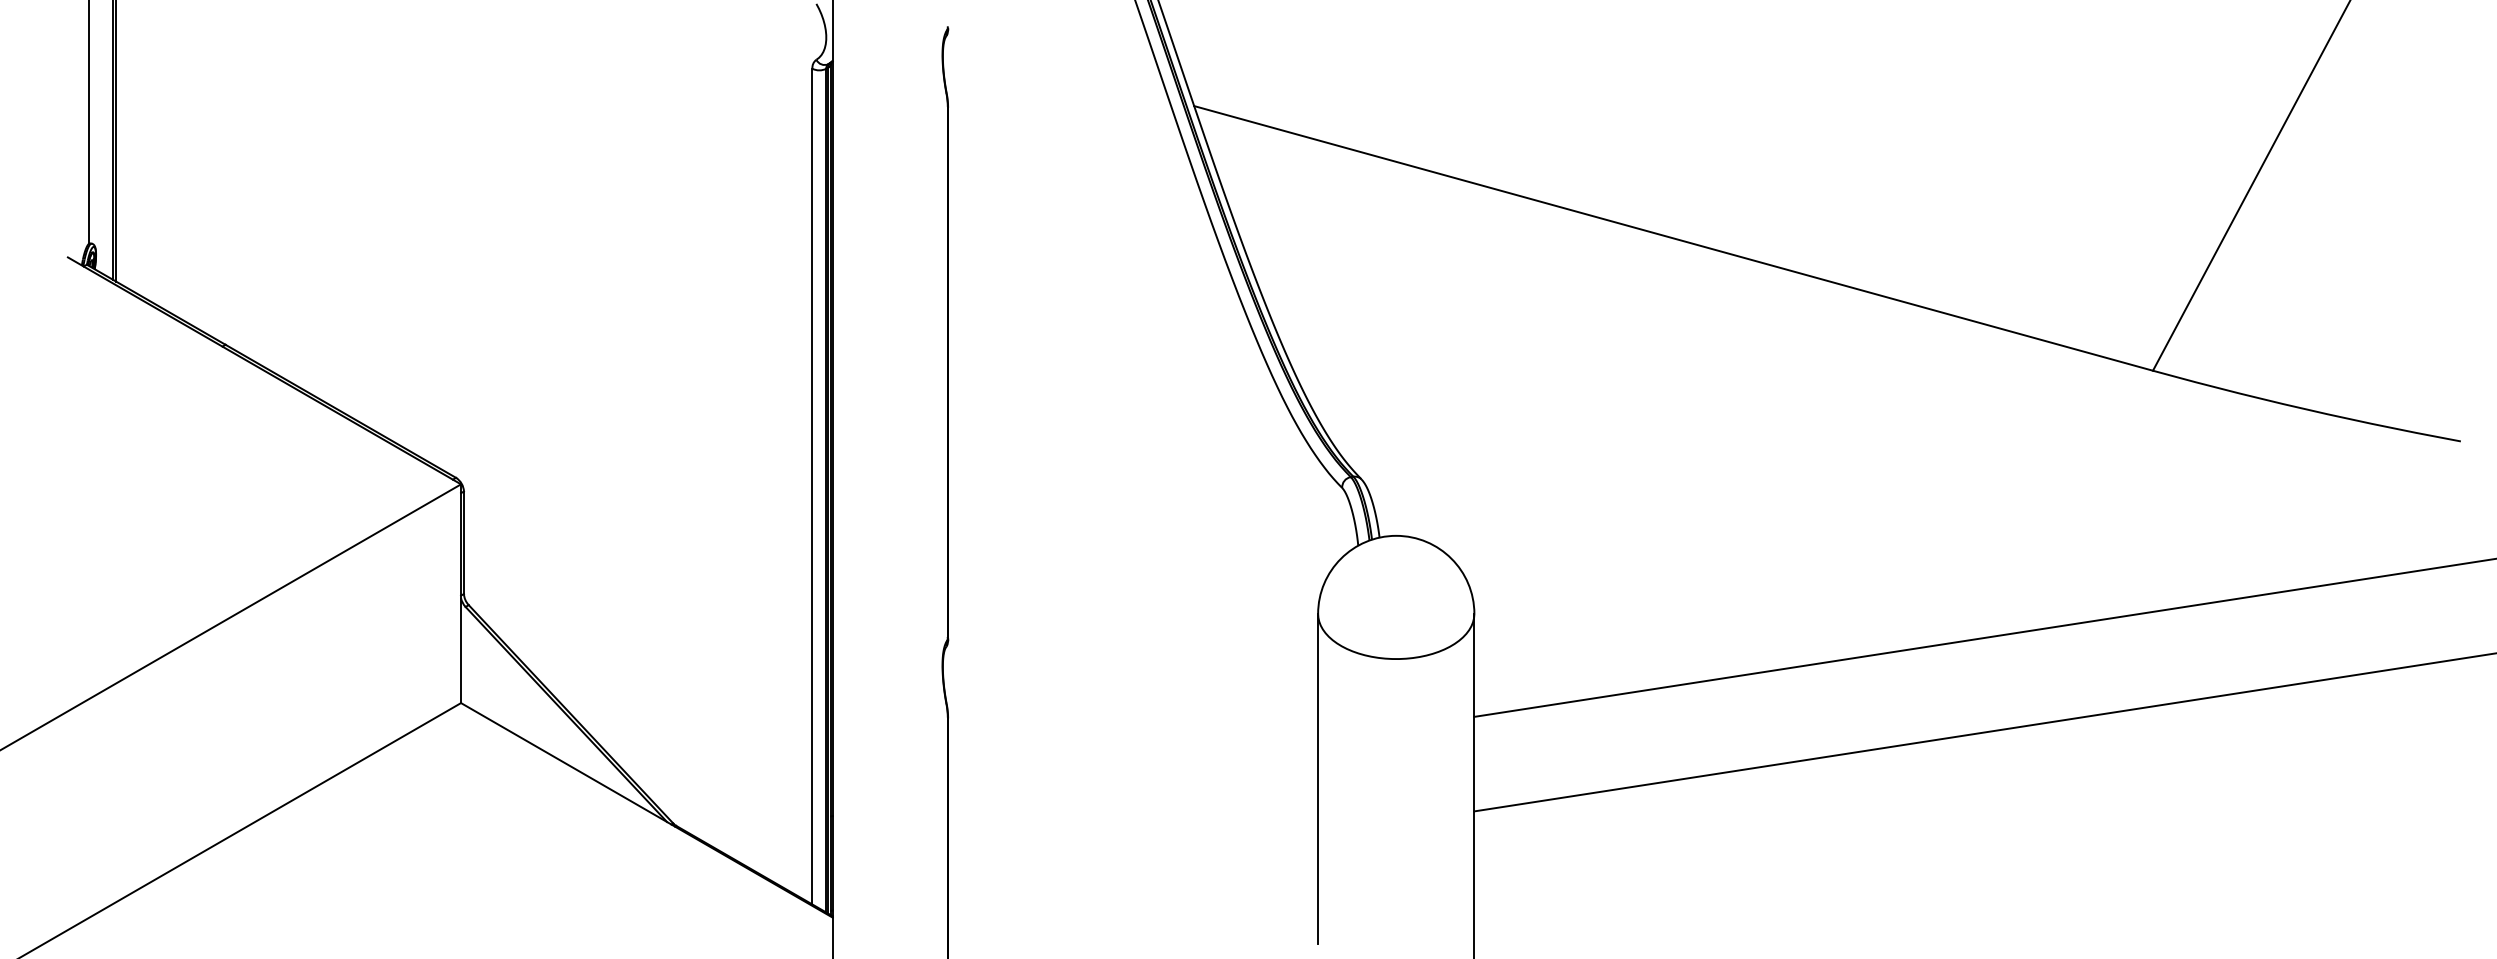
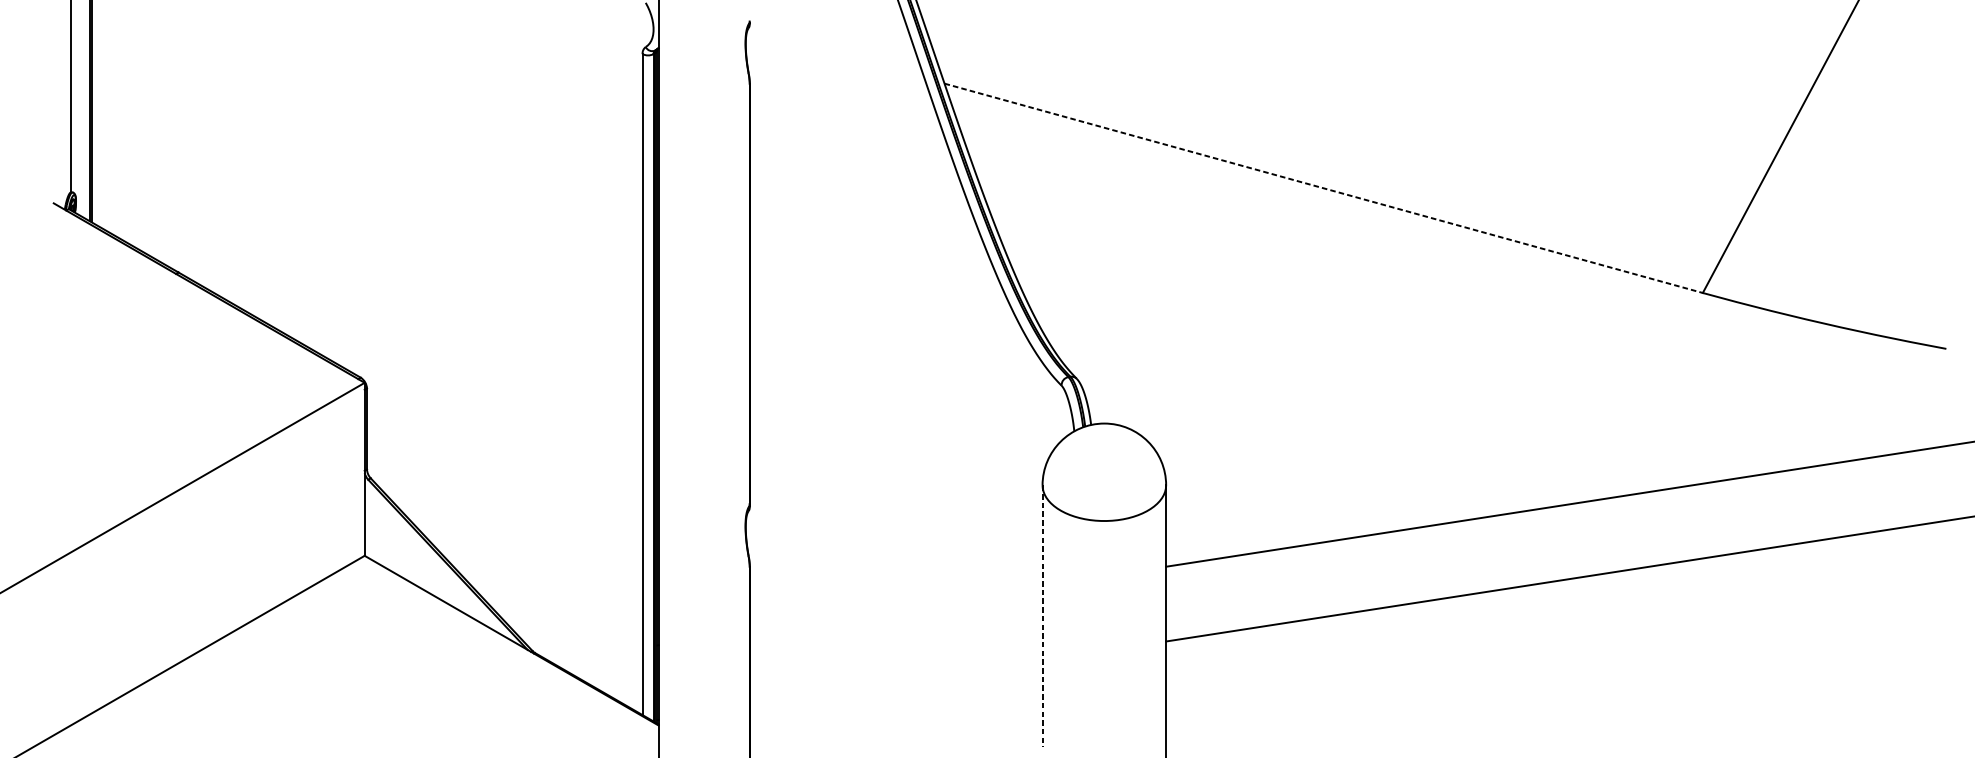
line: (1674, 238) -> (1324, 188), solid -> dashed
line: (1318, 779) -> (1042, 616), solid -> dashed

